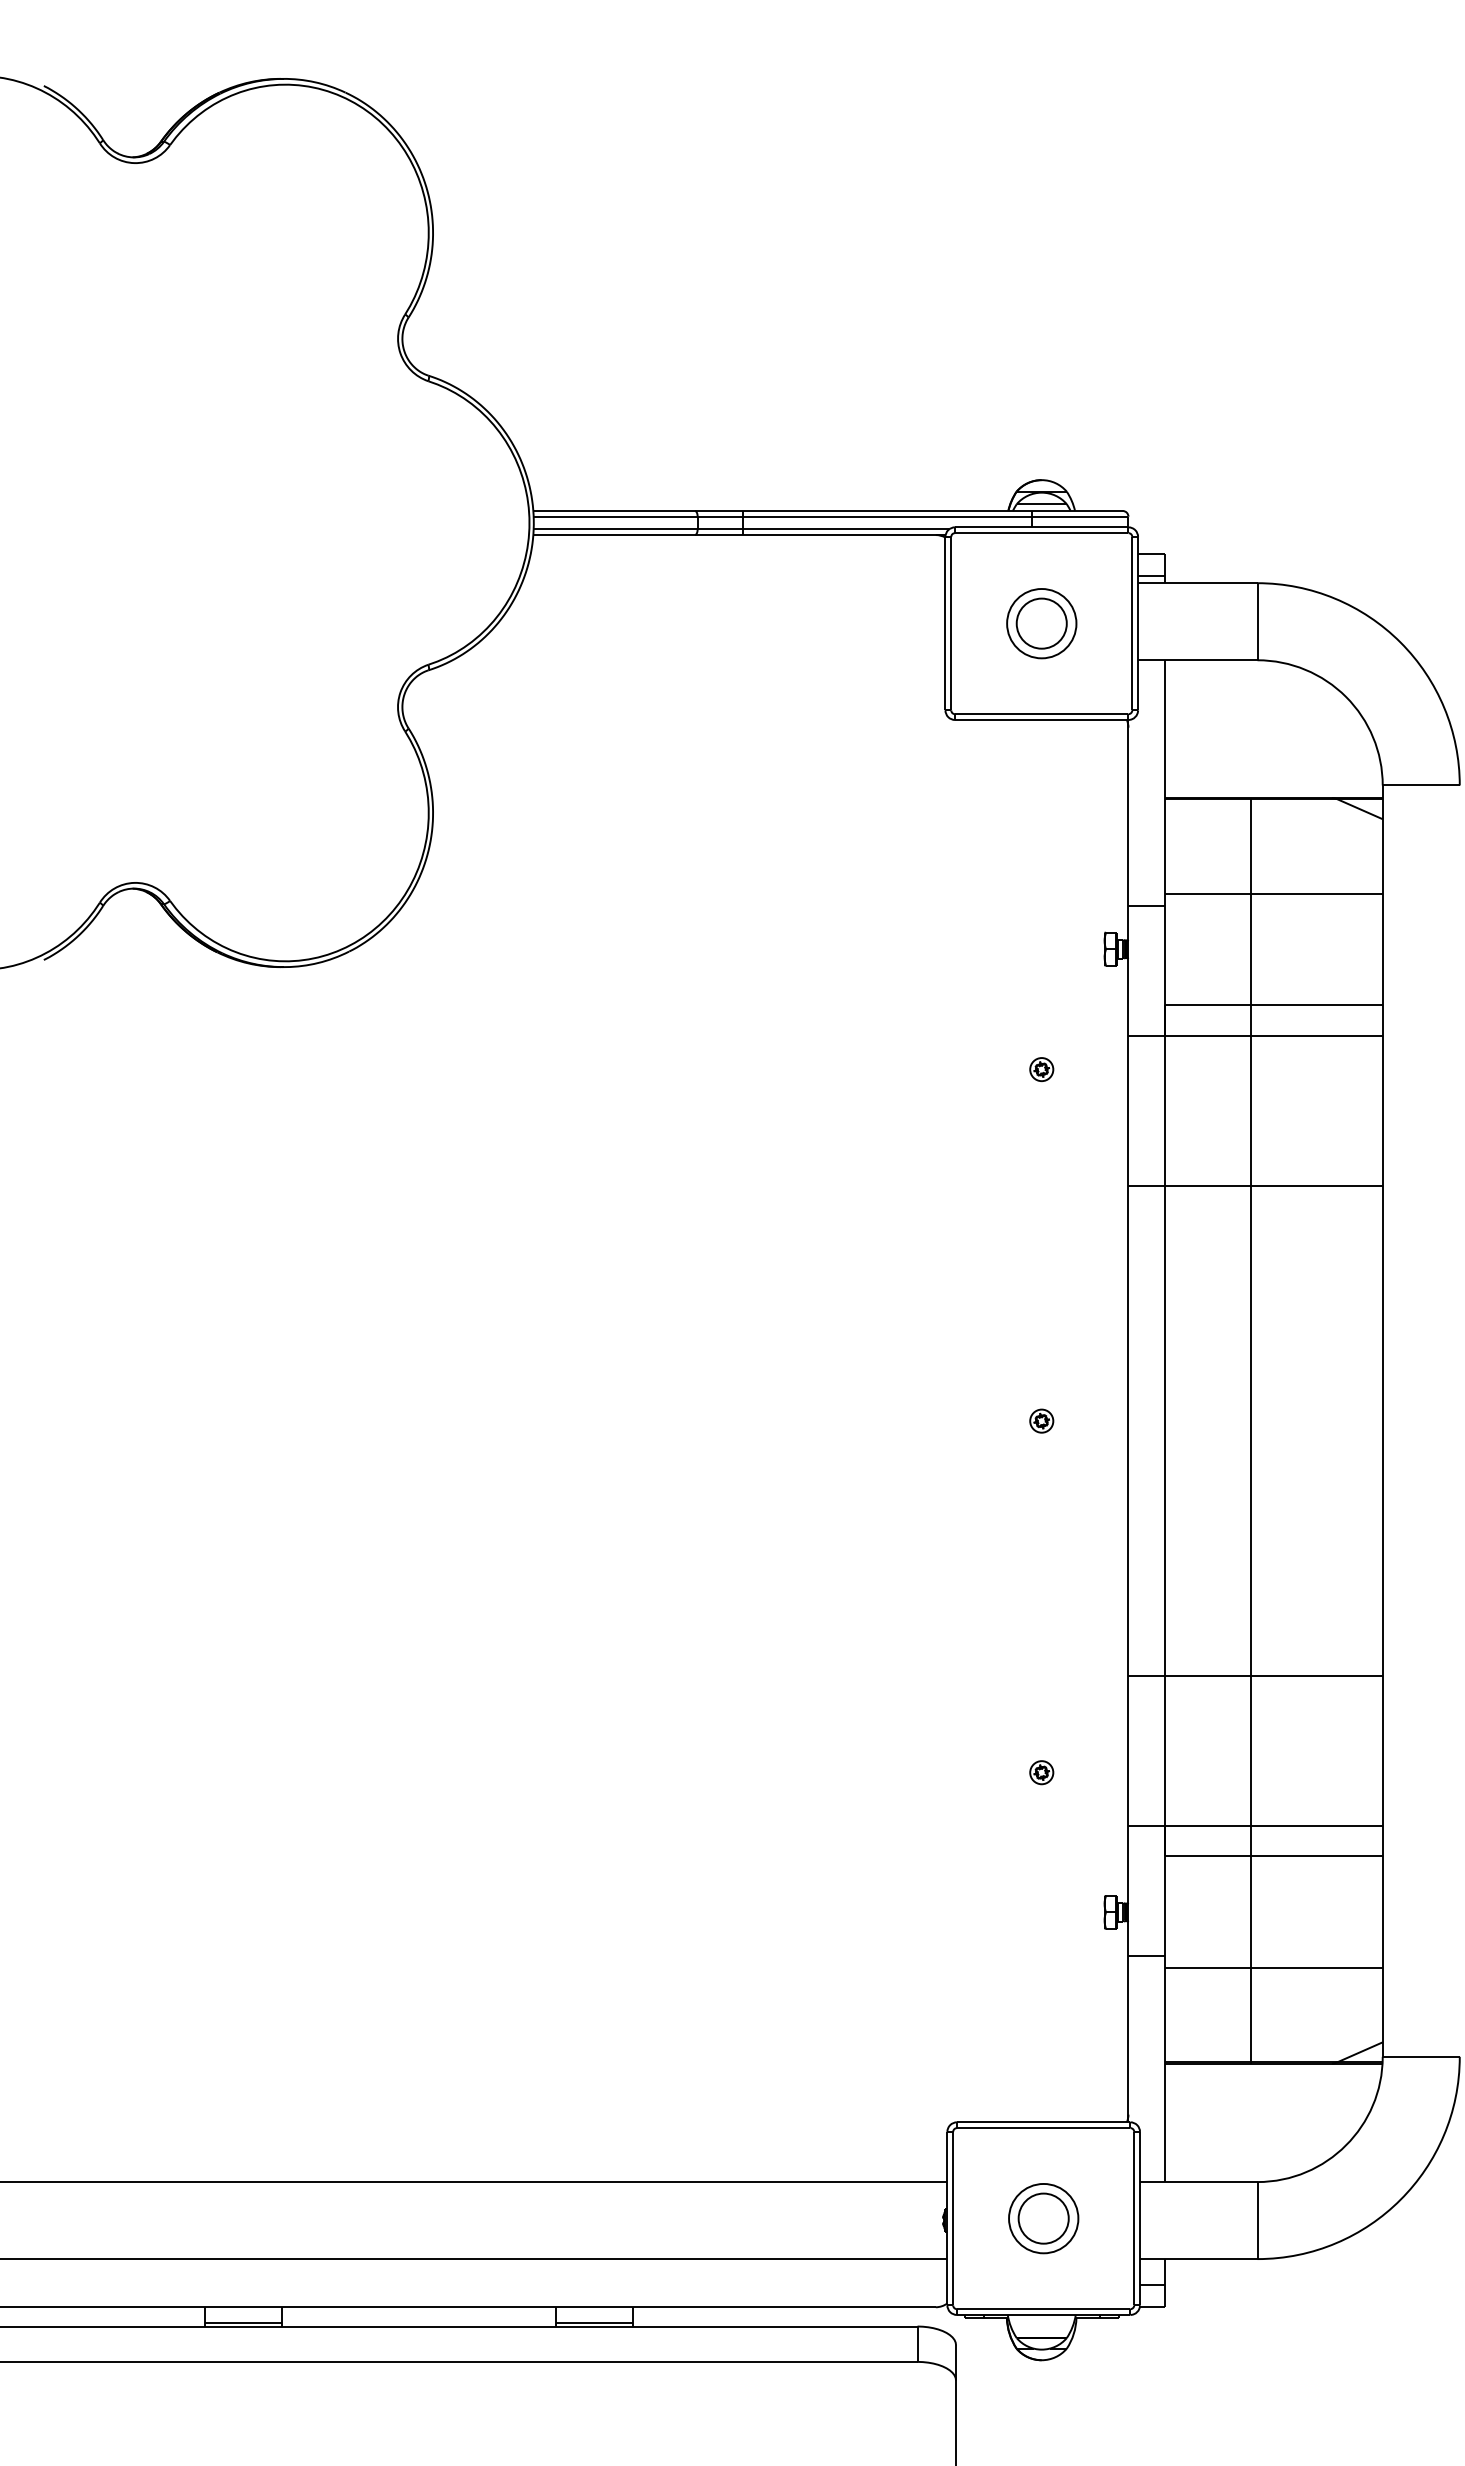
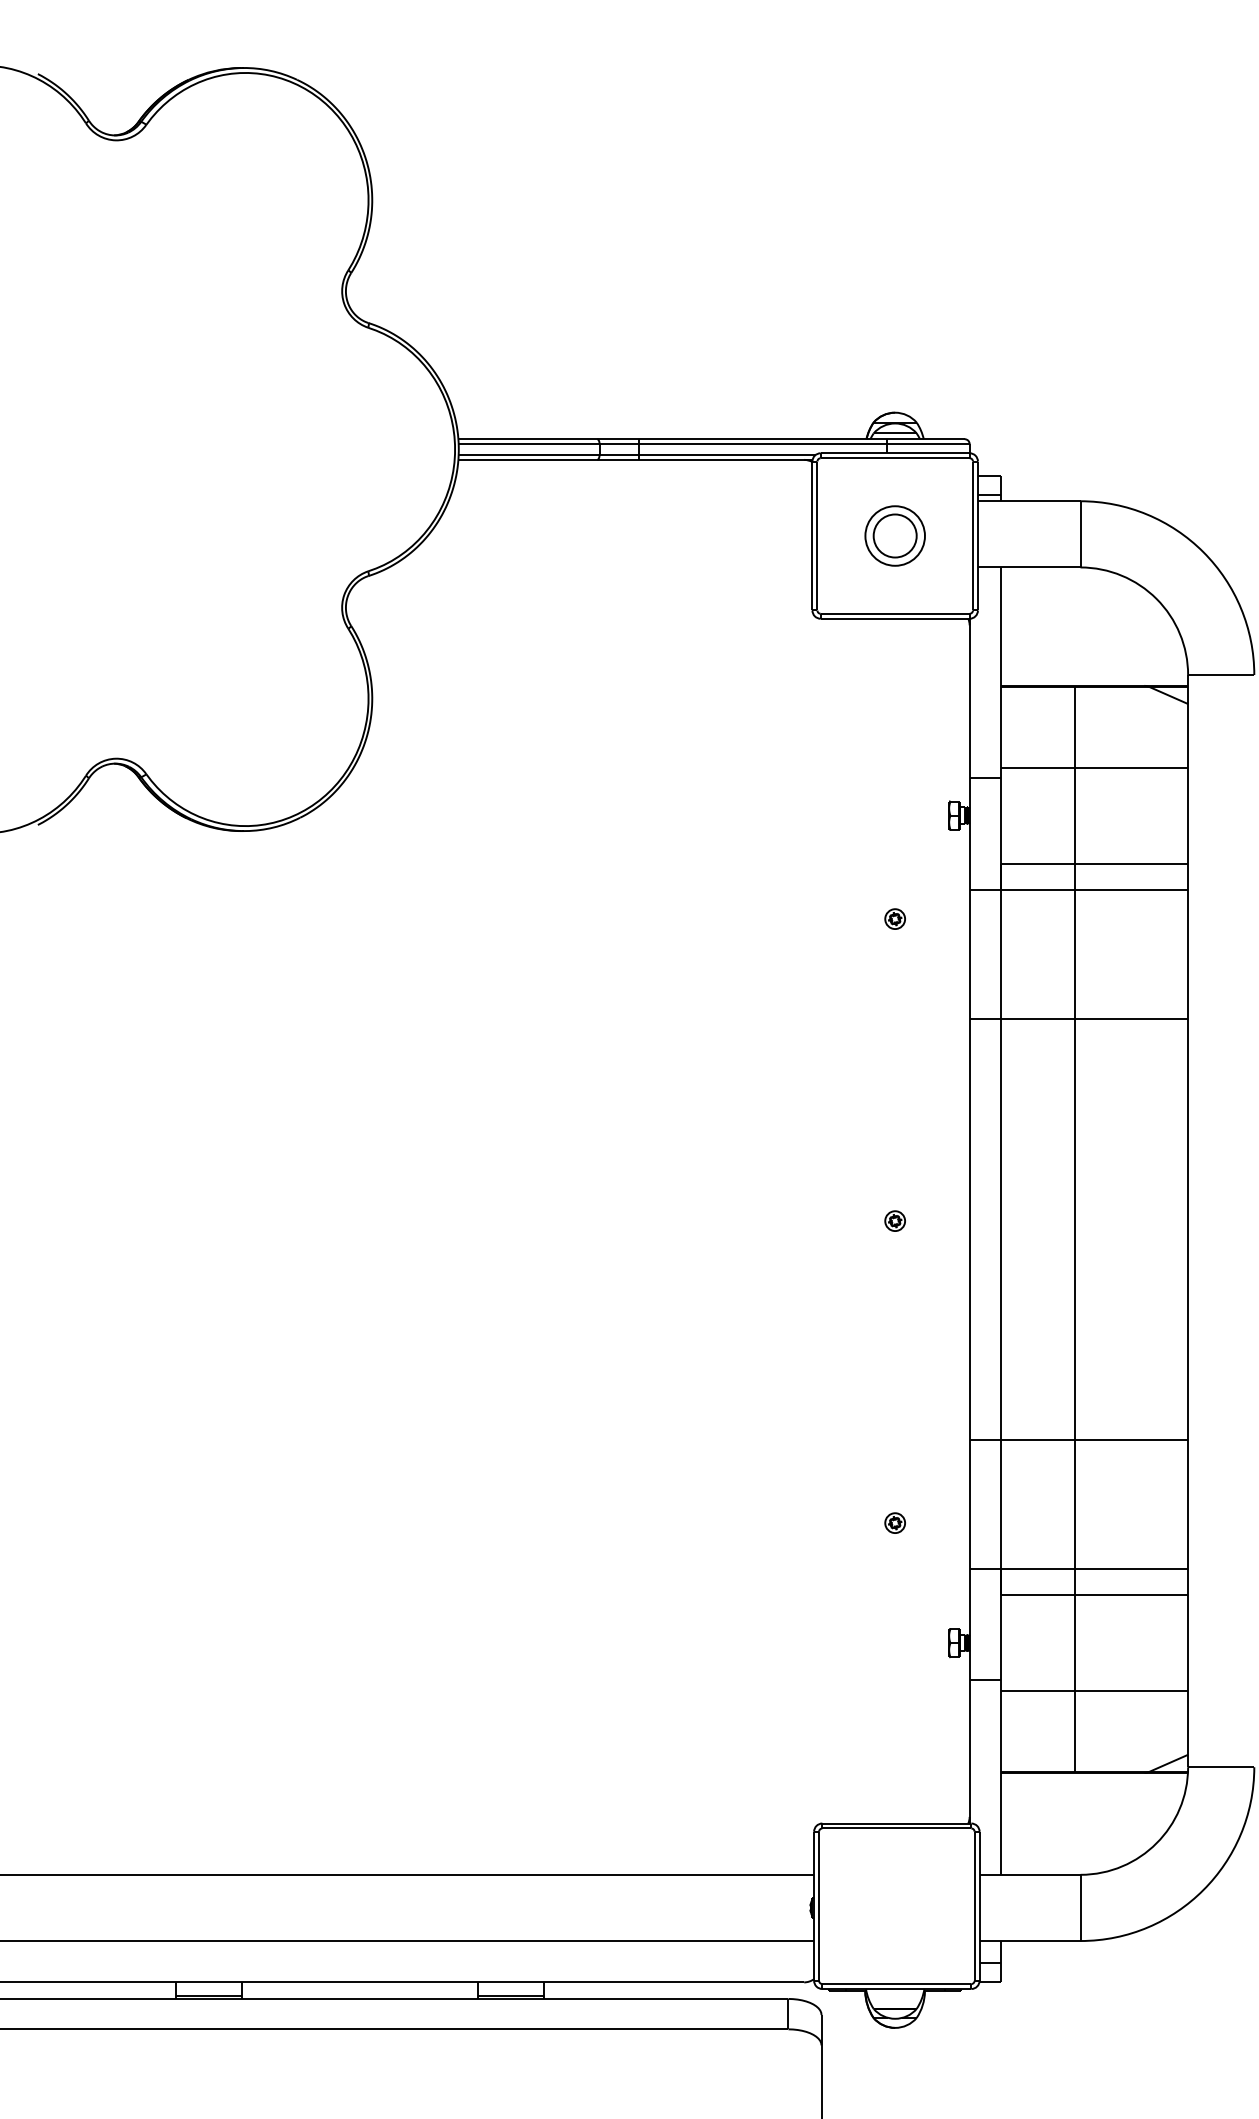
part: (1043, 2218) -> (896, 1906), removed

